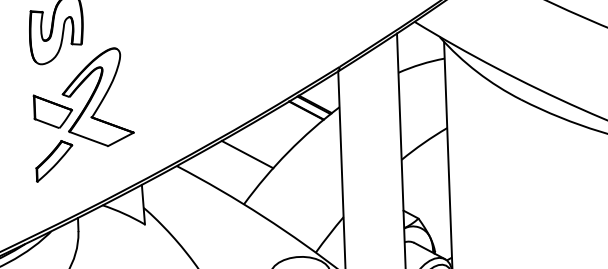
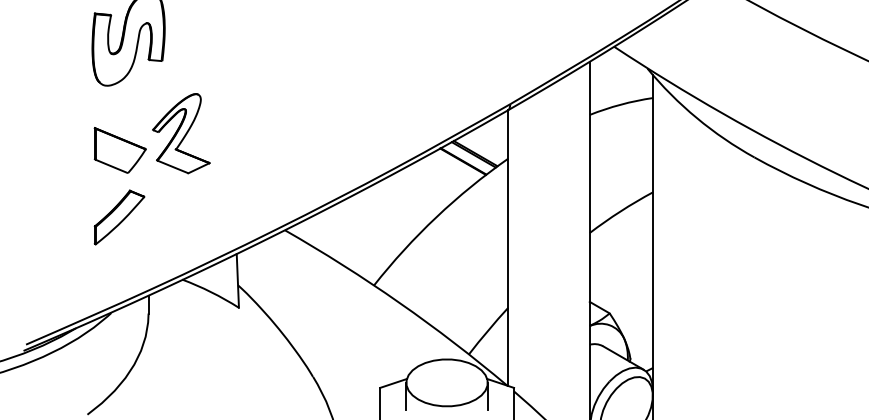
part: (97, 97) -> (181, 133), size x0.6
line: (247, 154) -> (381, 218), removed

